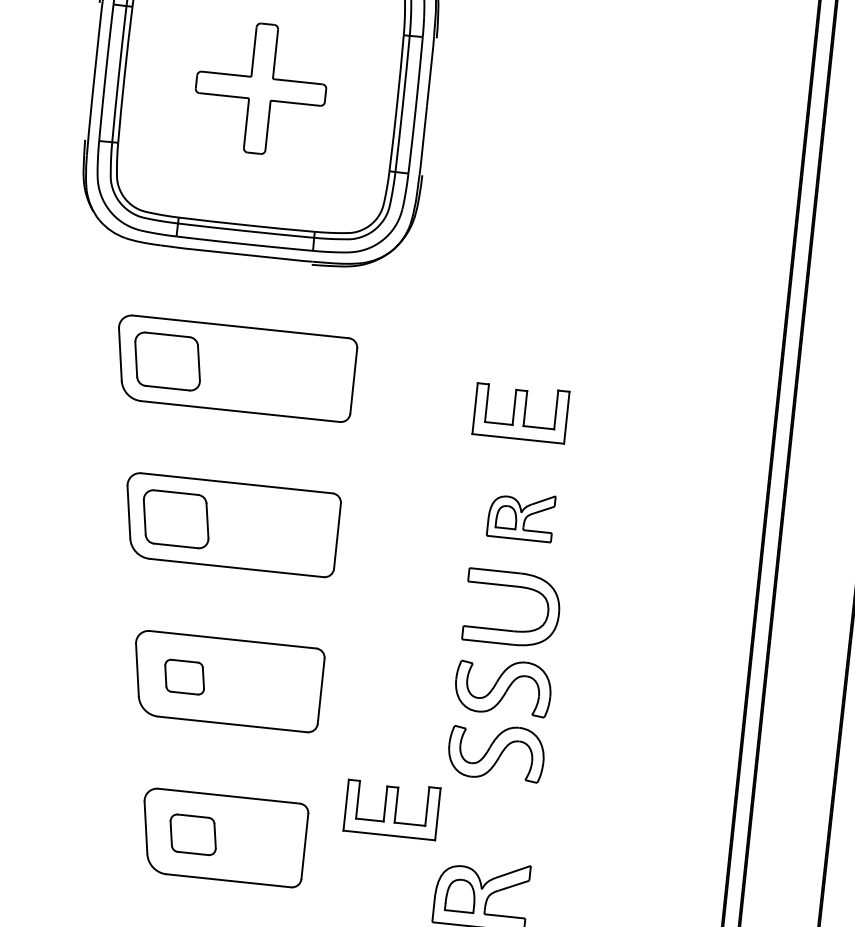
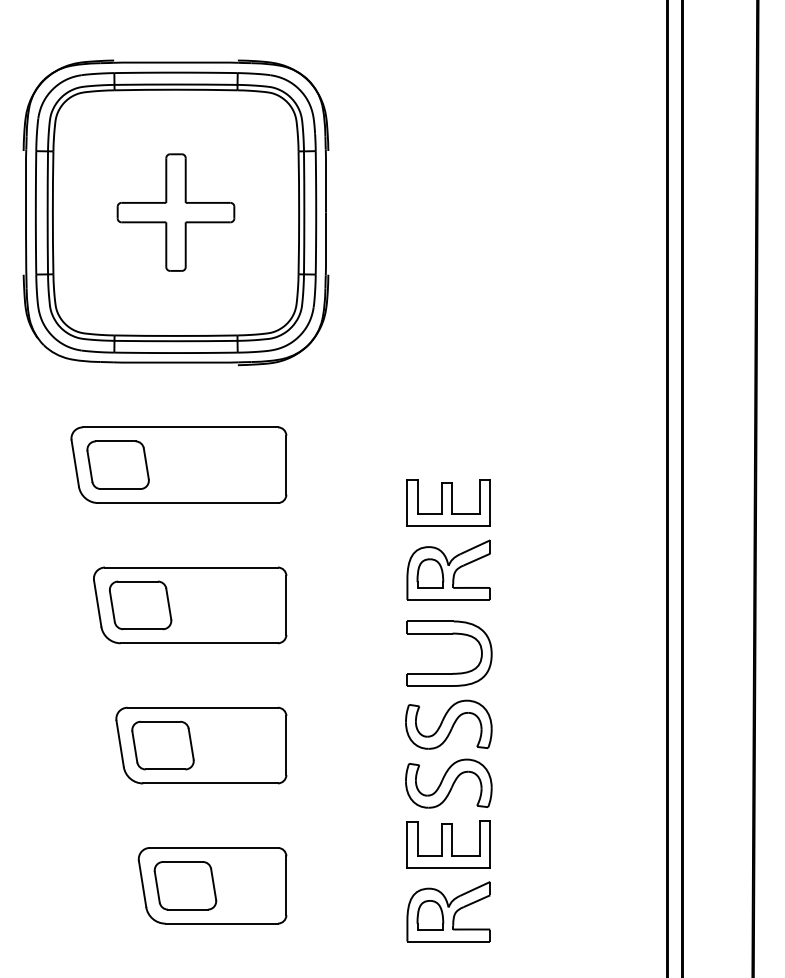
part: (520, 412) -> (448, 502), moved
part: (521, 515) -> (448, 569), size x1.43
part: (184, 676) -> (162, 745), size x1.67
part: (391, 809) -> (448, 844), moved
part: (193, 834) -> (185, 885), size x1.43

